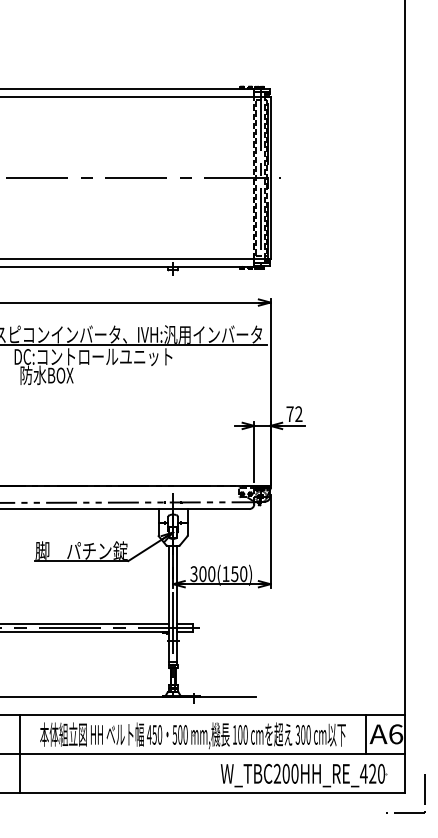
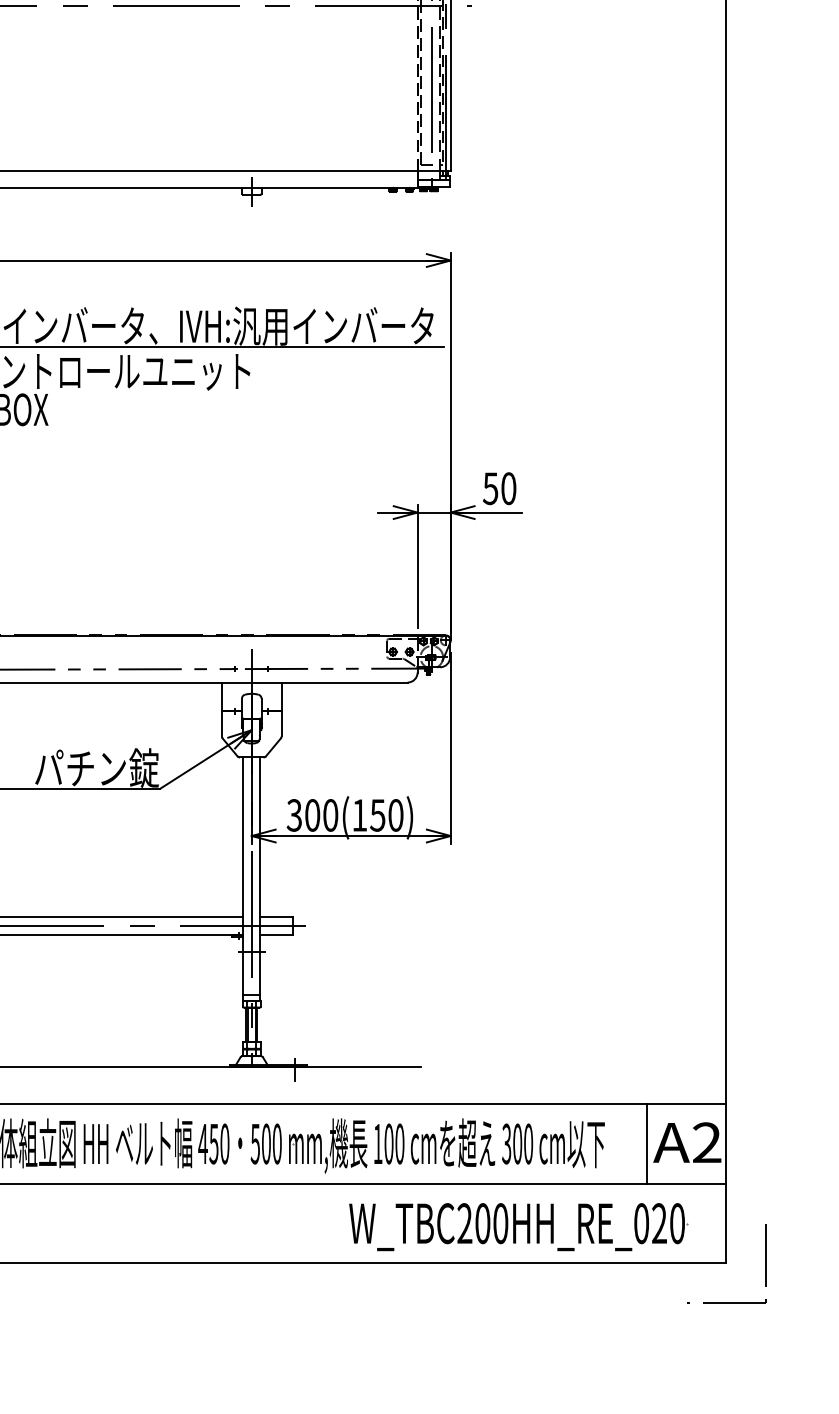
text: (294, 414) -> (499, 489), 72 -> 50
text: (396, 734) -> (708, 1143), A6 -> A2
text: (363, 773) -> (640, 1222), W_TBC200HH_RE_420 -> W_TBC200HH_RE_020

